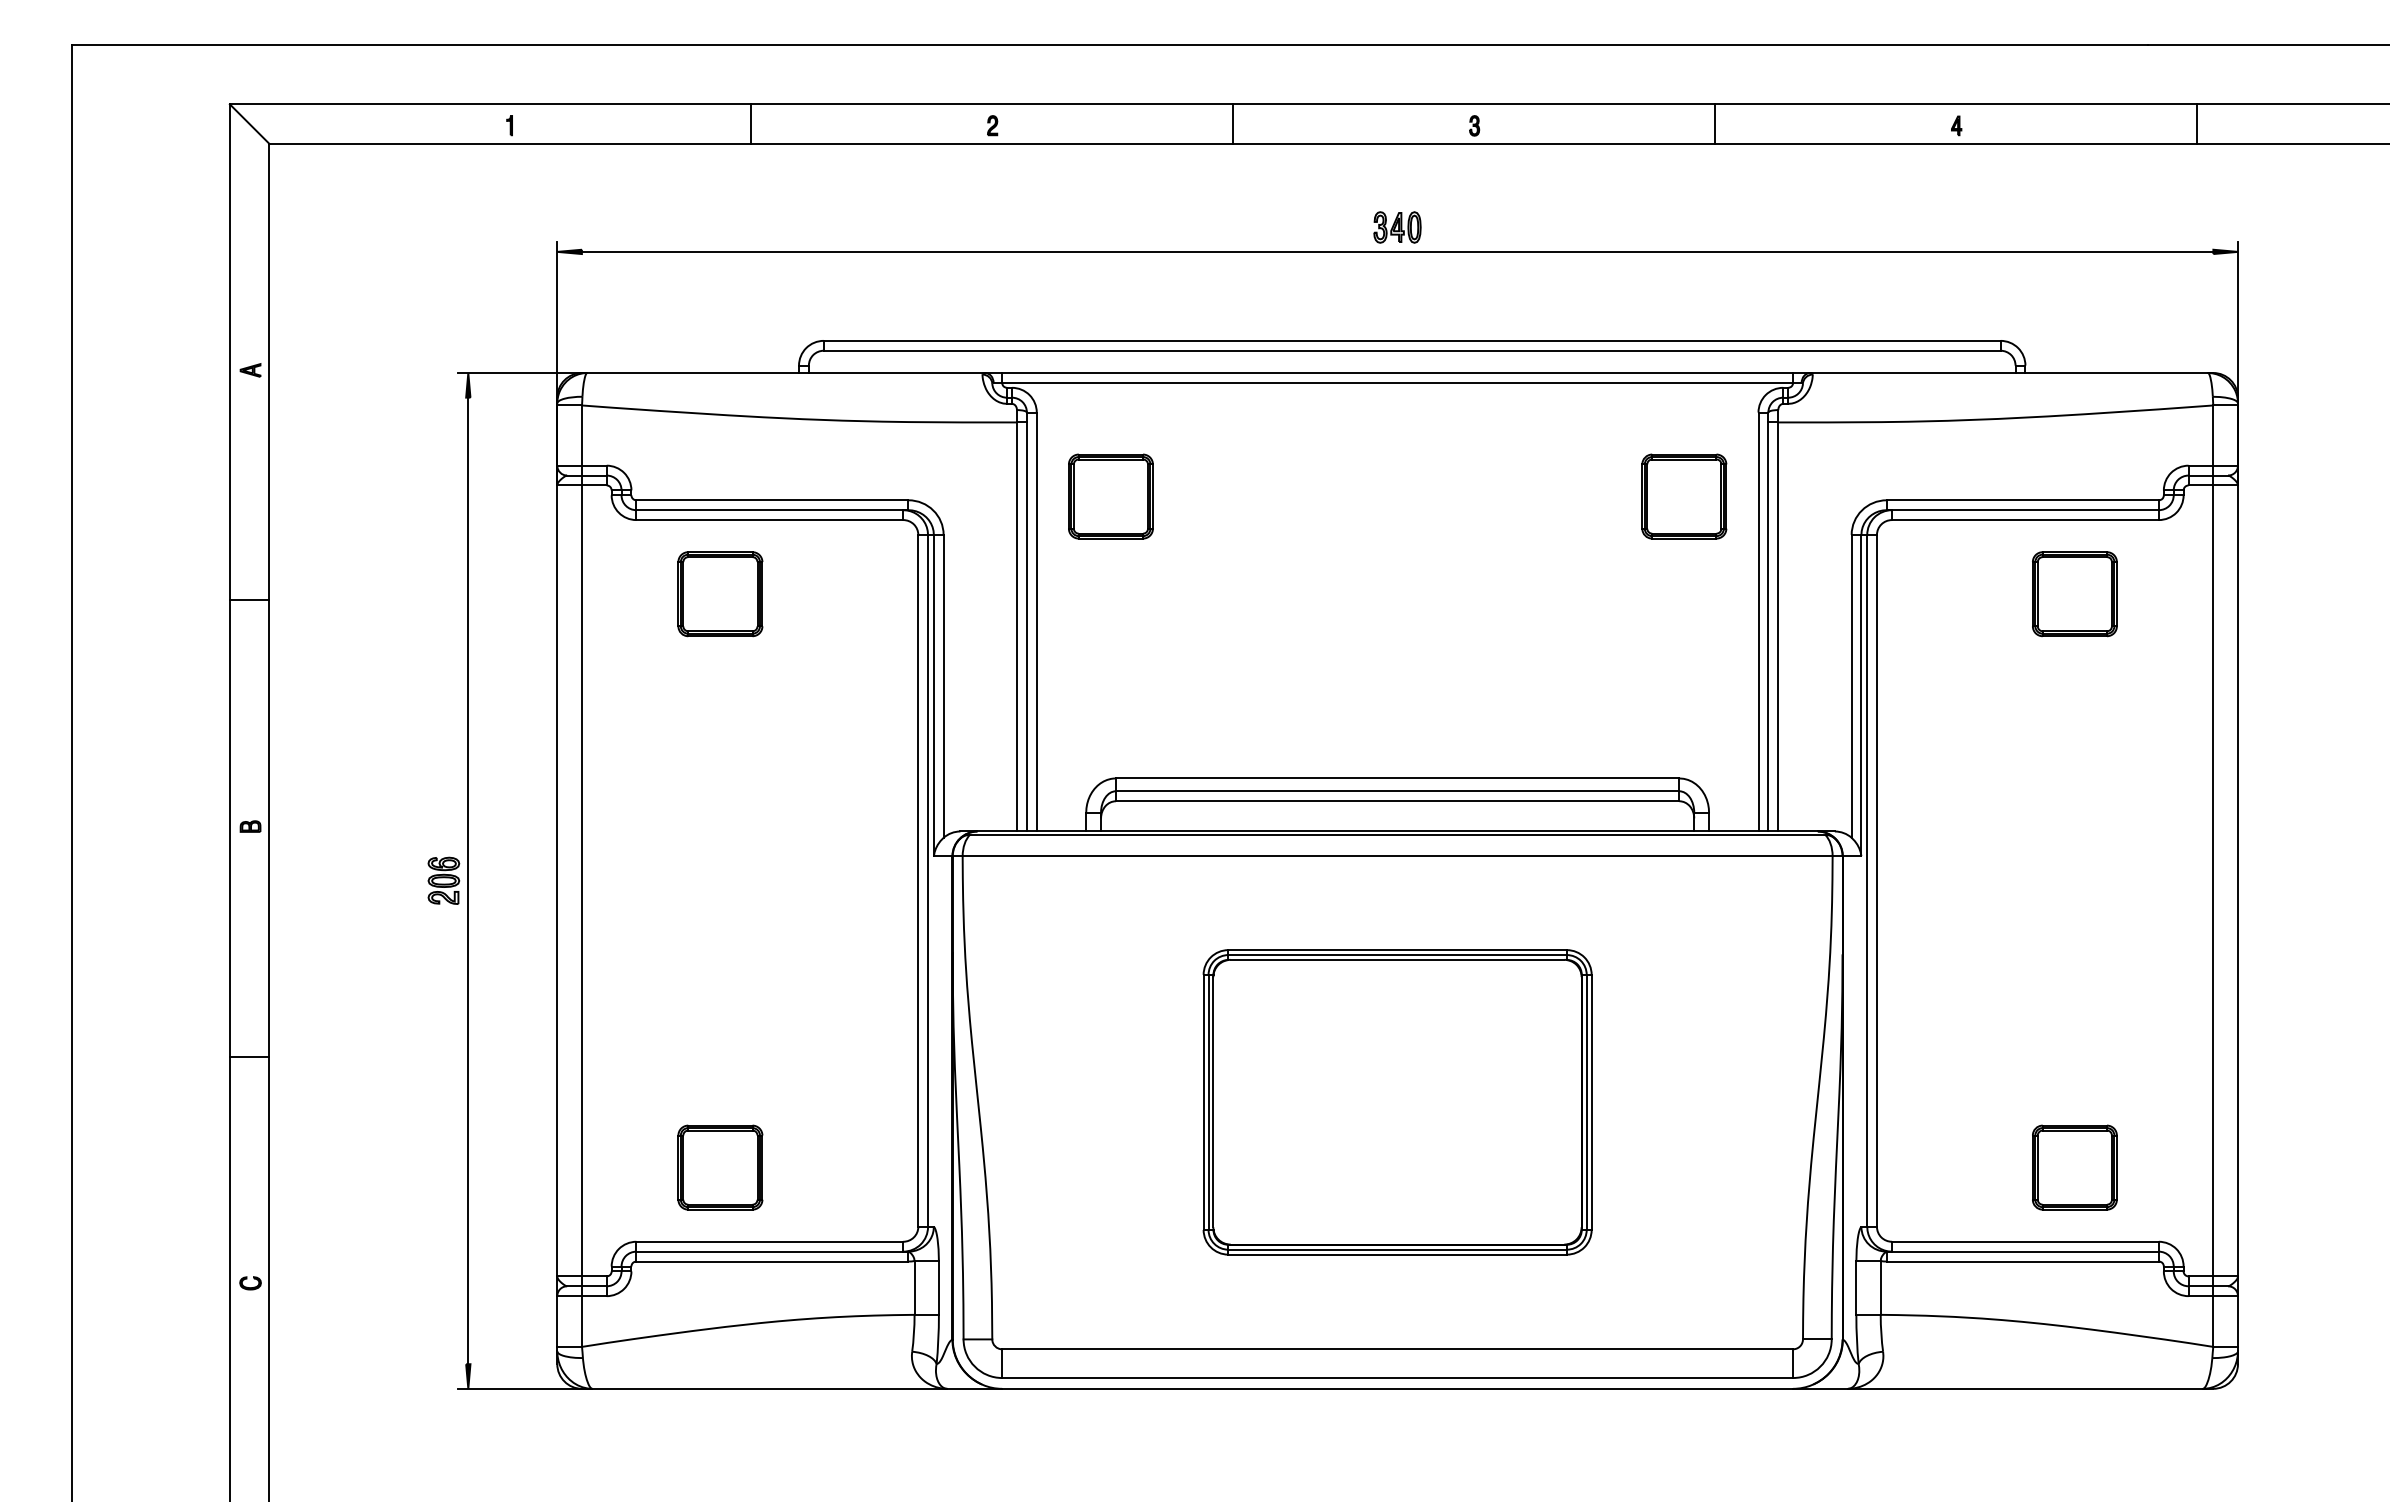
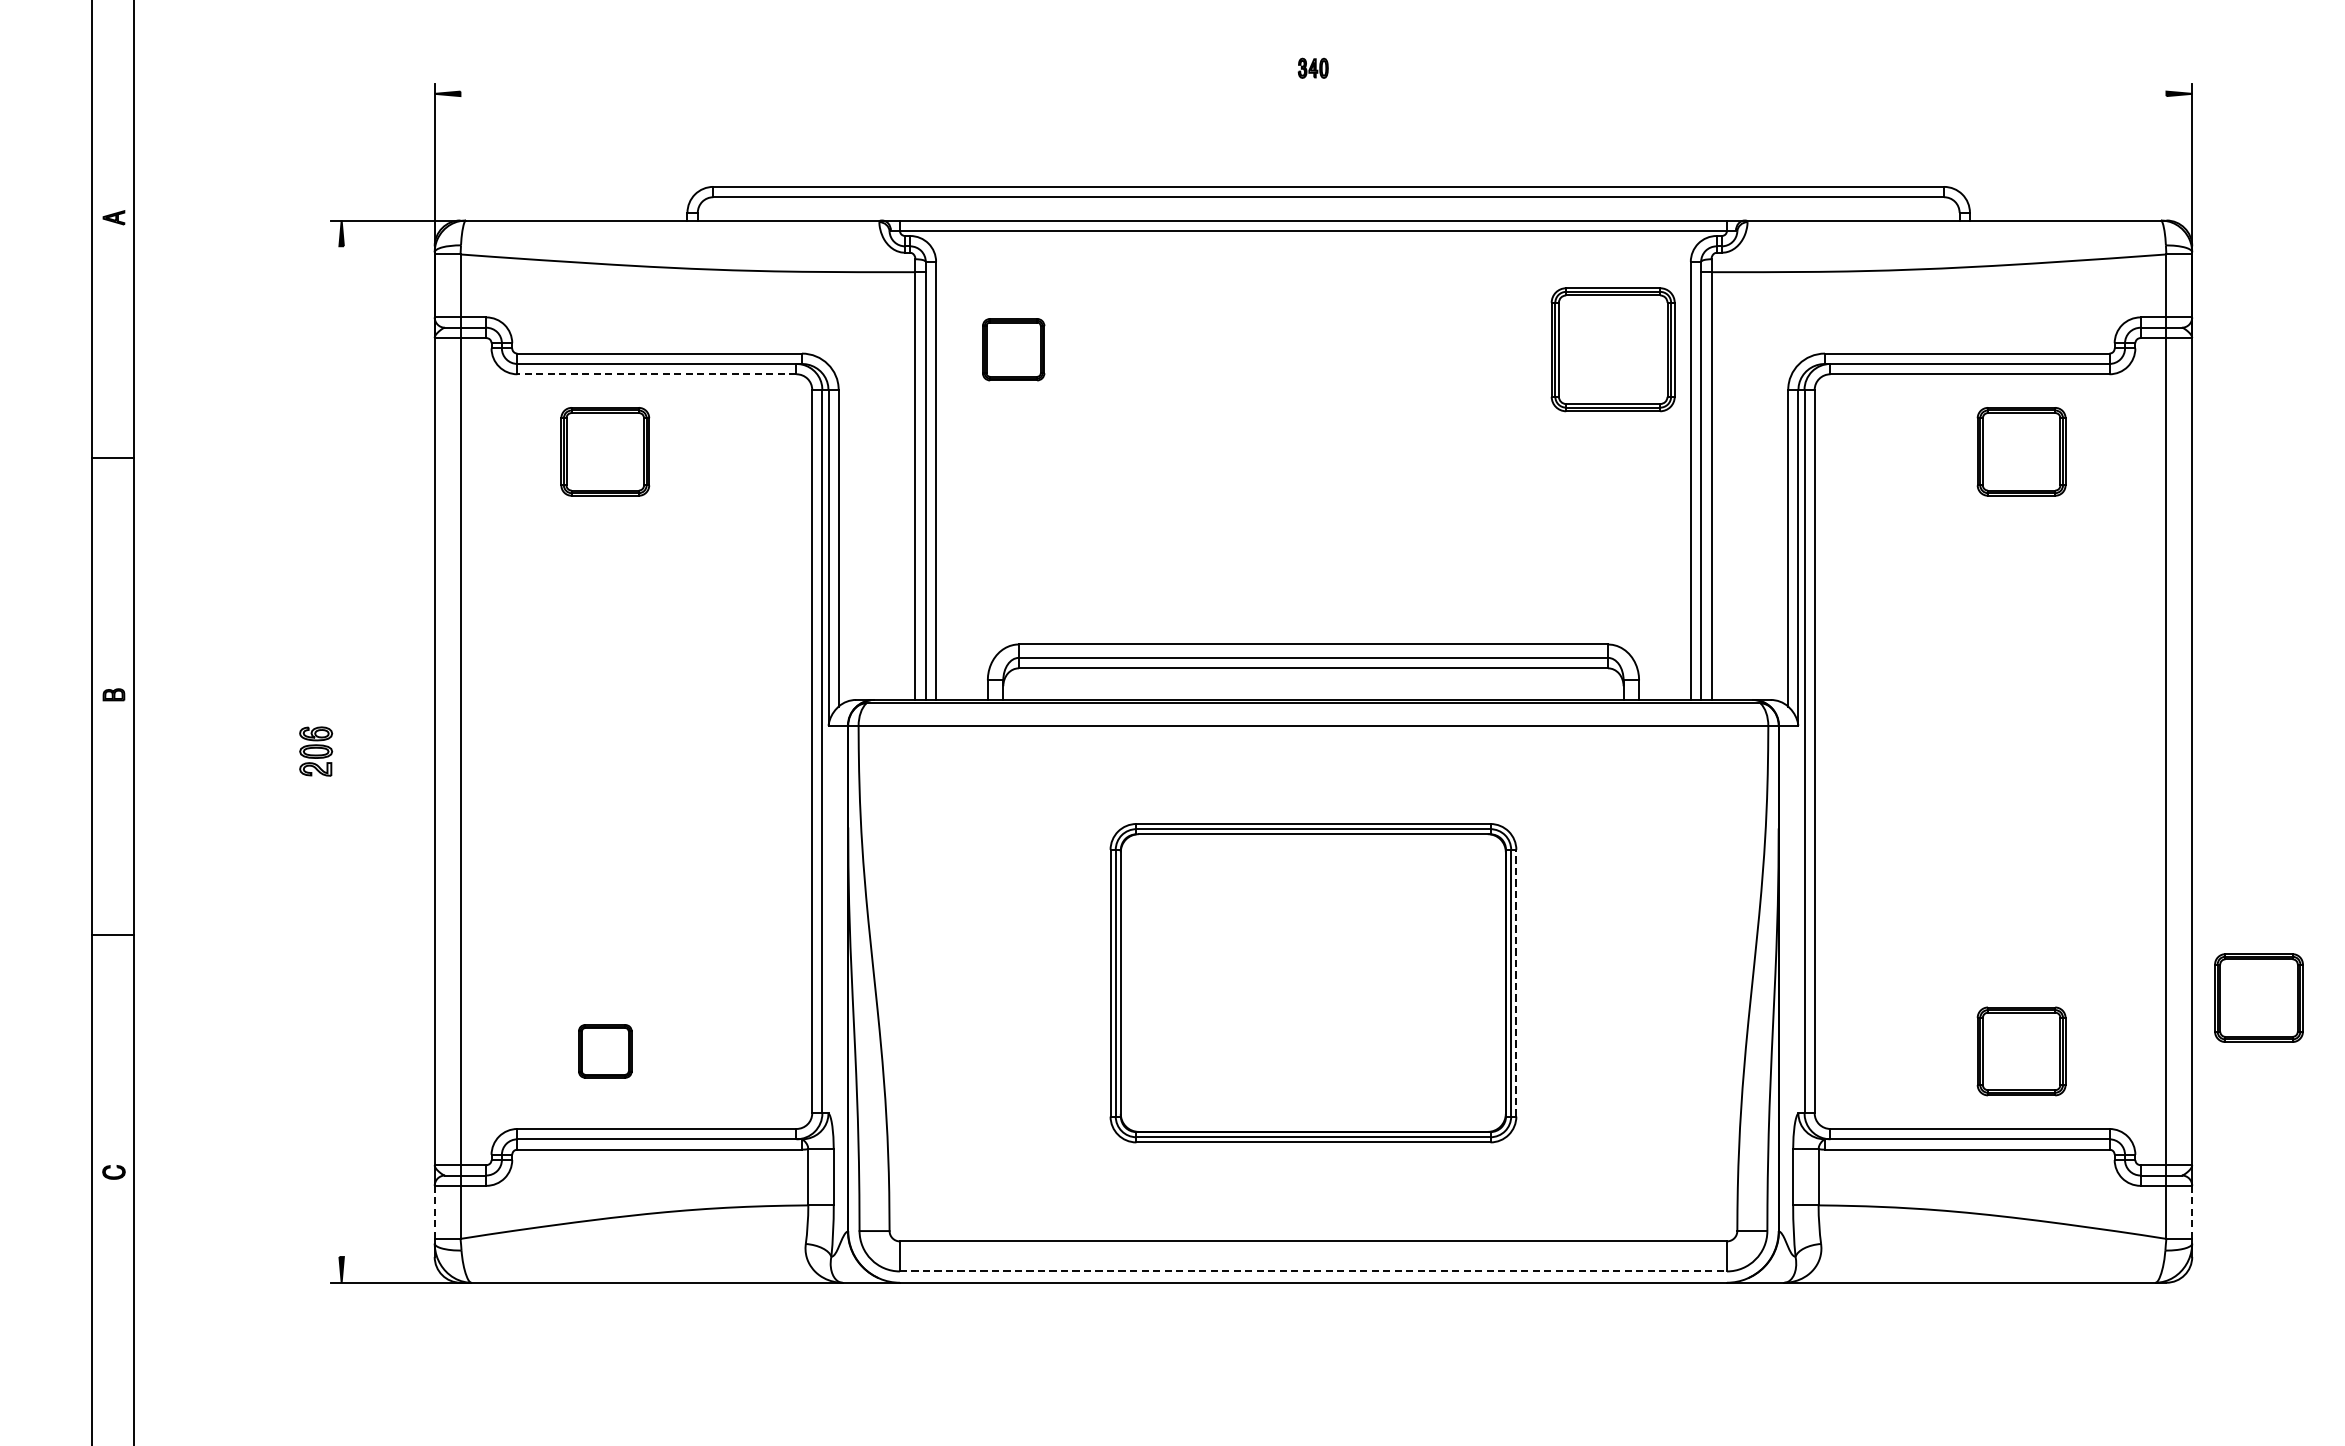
part: (1397, 227) -> (1313, 68), size x0.6
line: (1397, 251) -> (1313, 93), removed
part: (1110, 496) -> (1013, 349), size x0.7
part: (1684, 496) -> (1613, 349), size x1.4
line: (769, 520) -> (656, 374), solid -> dashed
line: (468, 880) -> (341, 751), removed
line: (1591, 1102) -> (1516, 983), solid -> dashed
part: (2301, 1116) -> (2258, 997), added
part: (720, 1167) -> (605, 1051), size x0.6
line: (557, 1321) -> (434, 1212), solid -> dashed
line: (2238, 1321) -> (2192, 1212), solid -> dashed
line: (1398, 1378) -> (1314, 1271), solid -> dashed

